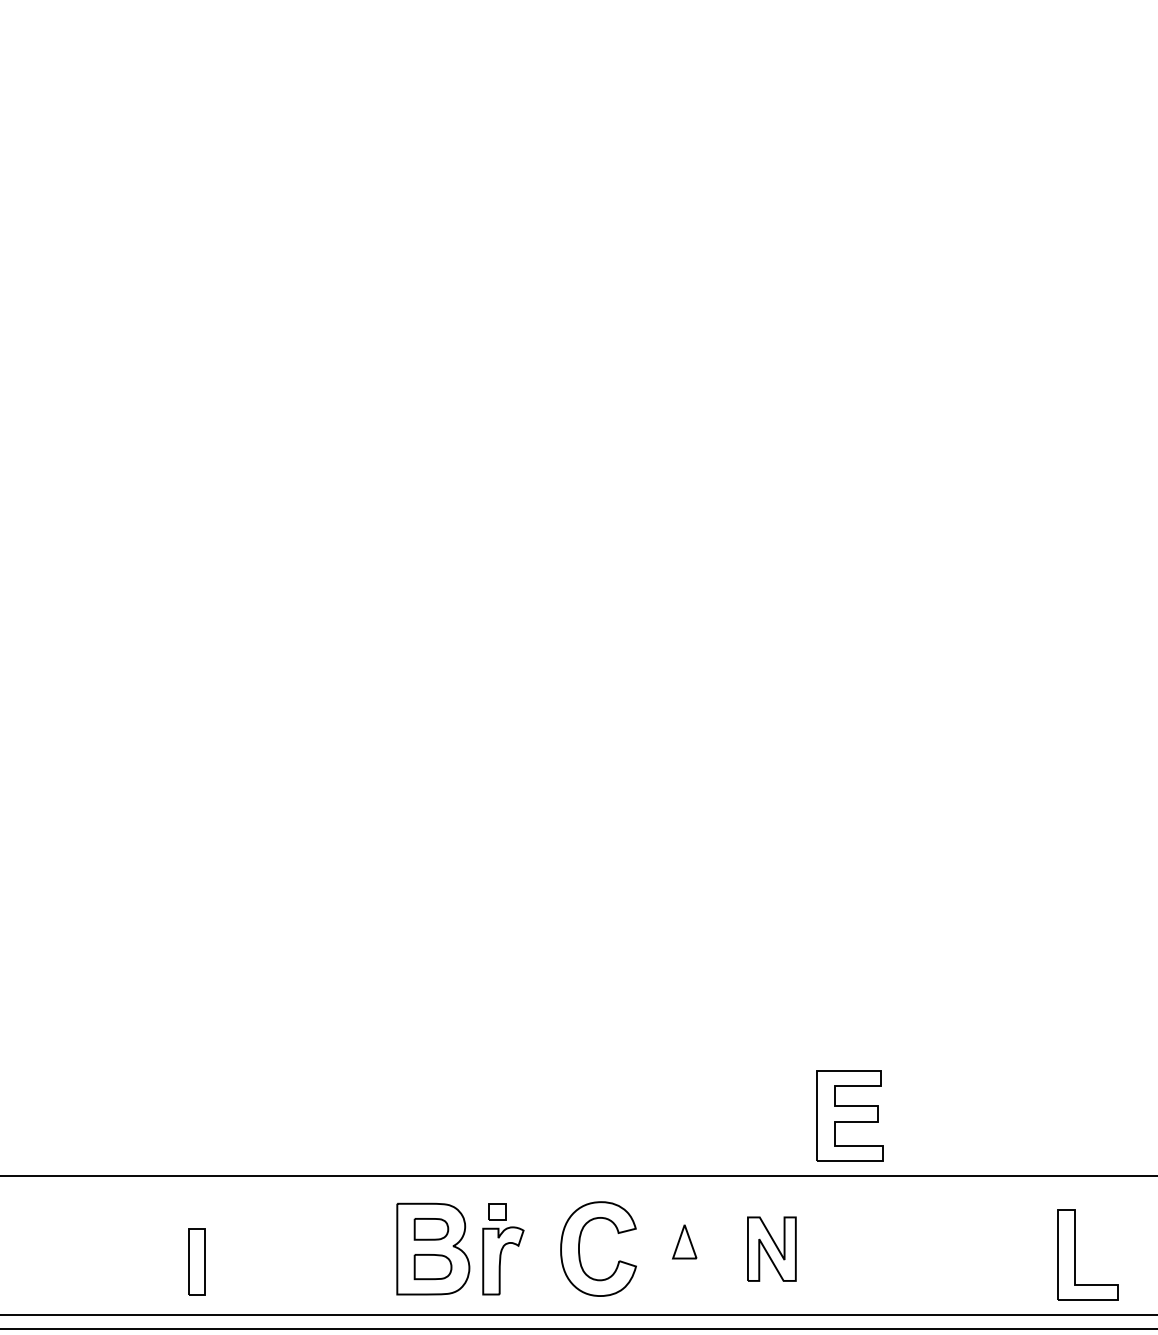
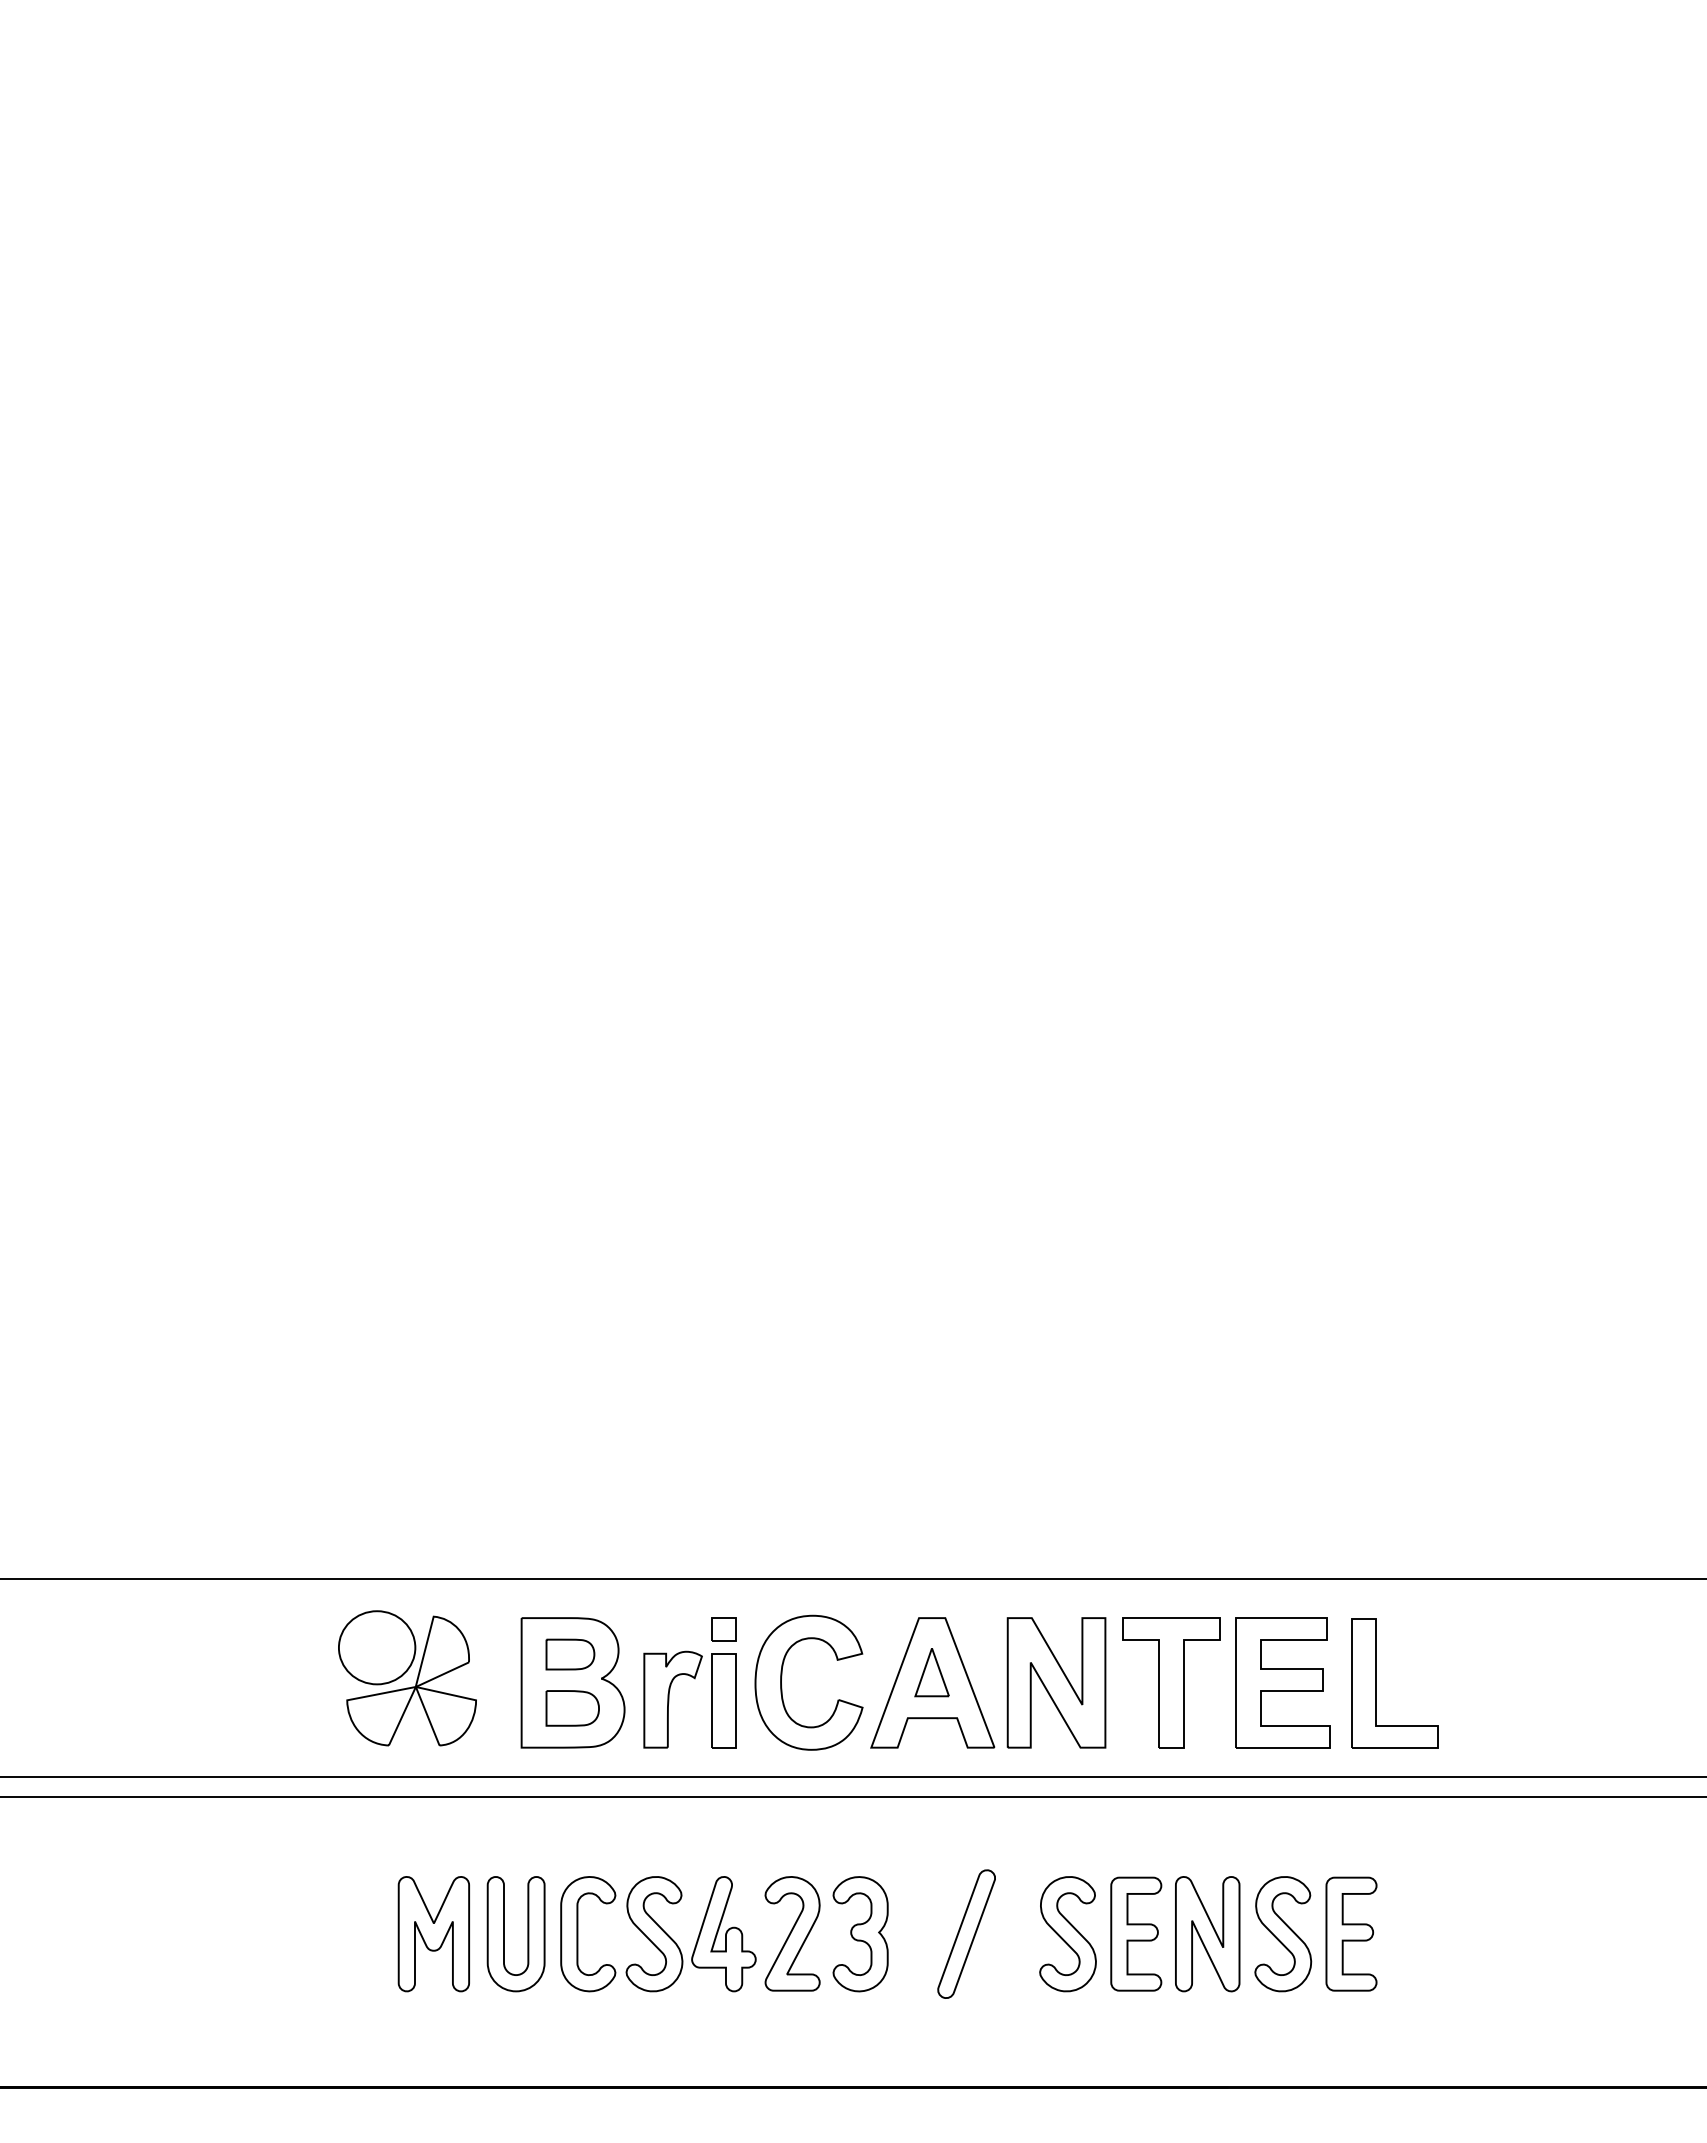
part: (849, 1115) -> (1282, 1682), moved
part: (497, 1211) -> (723, 1629), moved
part: (317, 1246) -> (407, 1678), added
part: (685, 1248) -> (932, 1682), added
part: (771, 1248) -> (1056, 1682), size x1.43
part: (852, 1248) -> (1171, 1682), added
part: (1075, 1255) -> (1376, 1683), moved
part: (196, 1261) -> (723, 1700), moved

